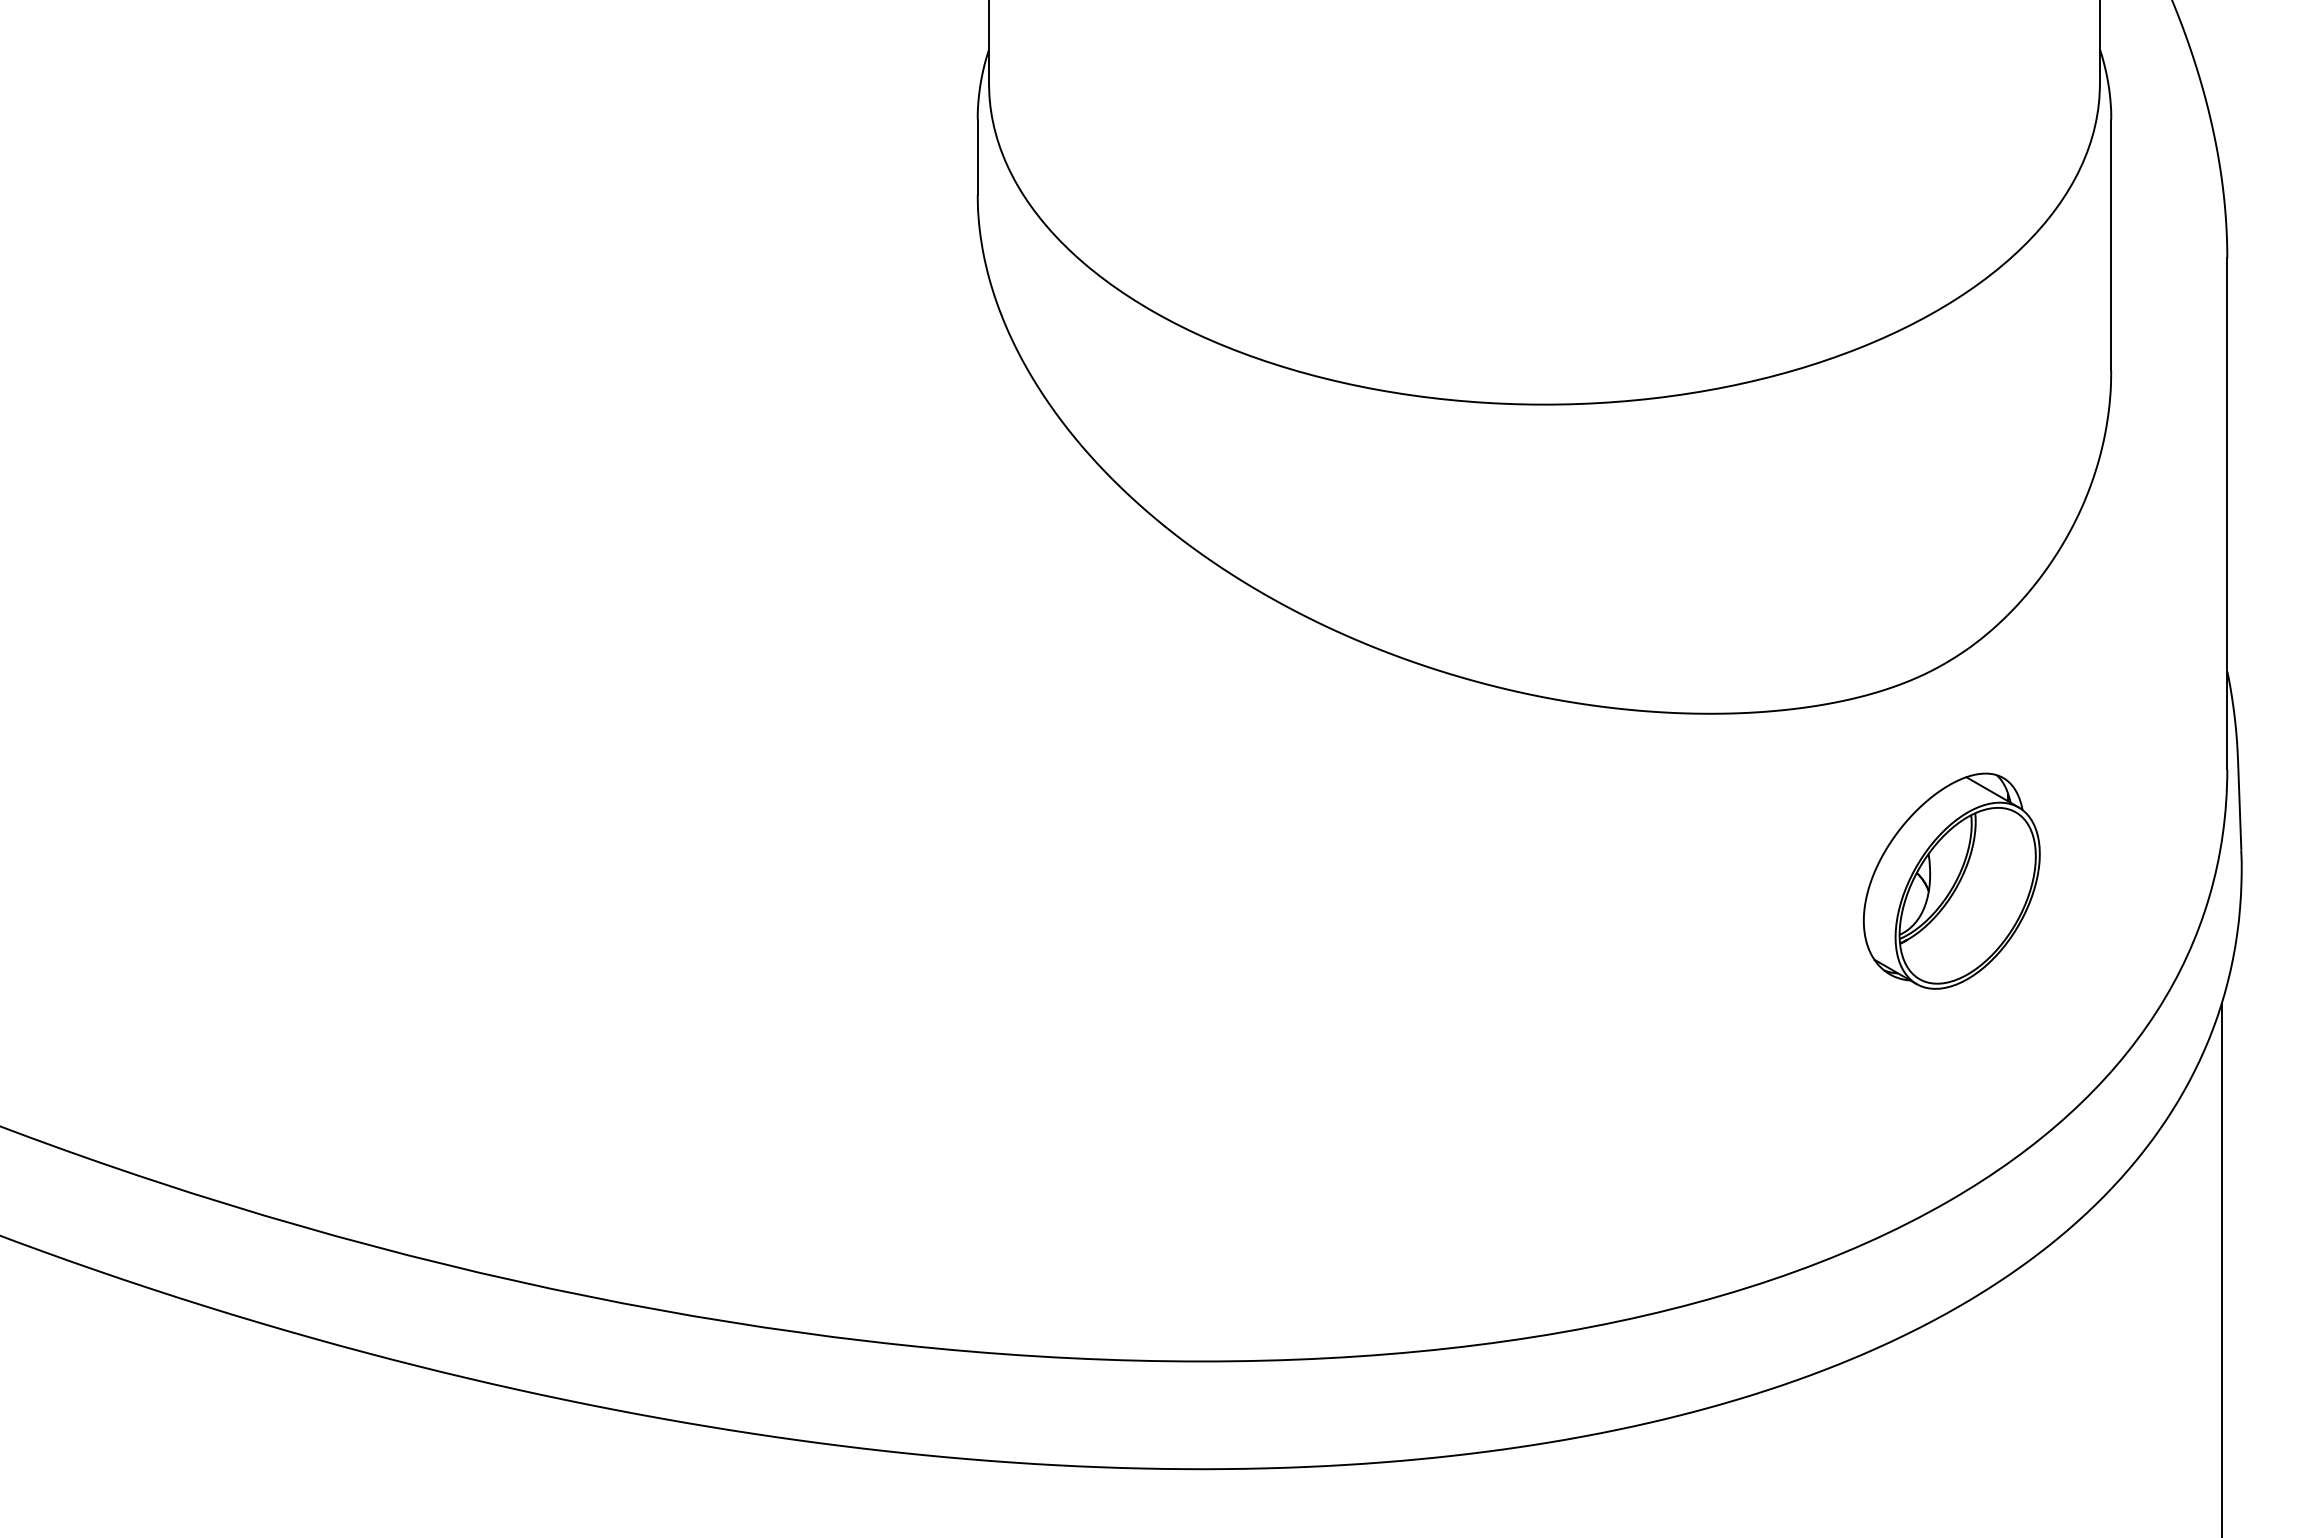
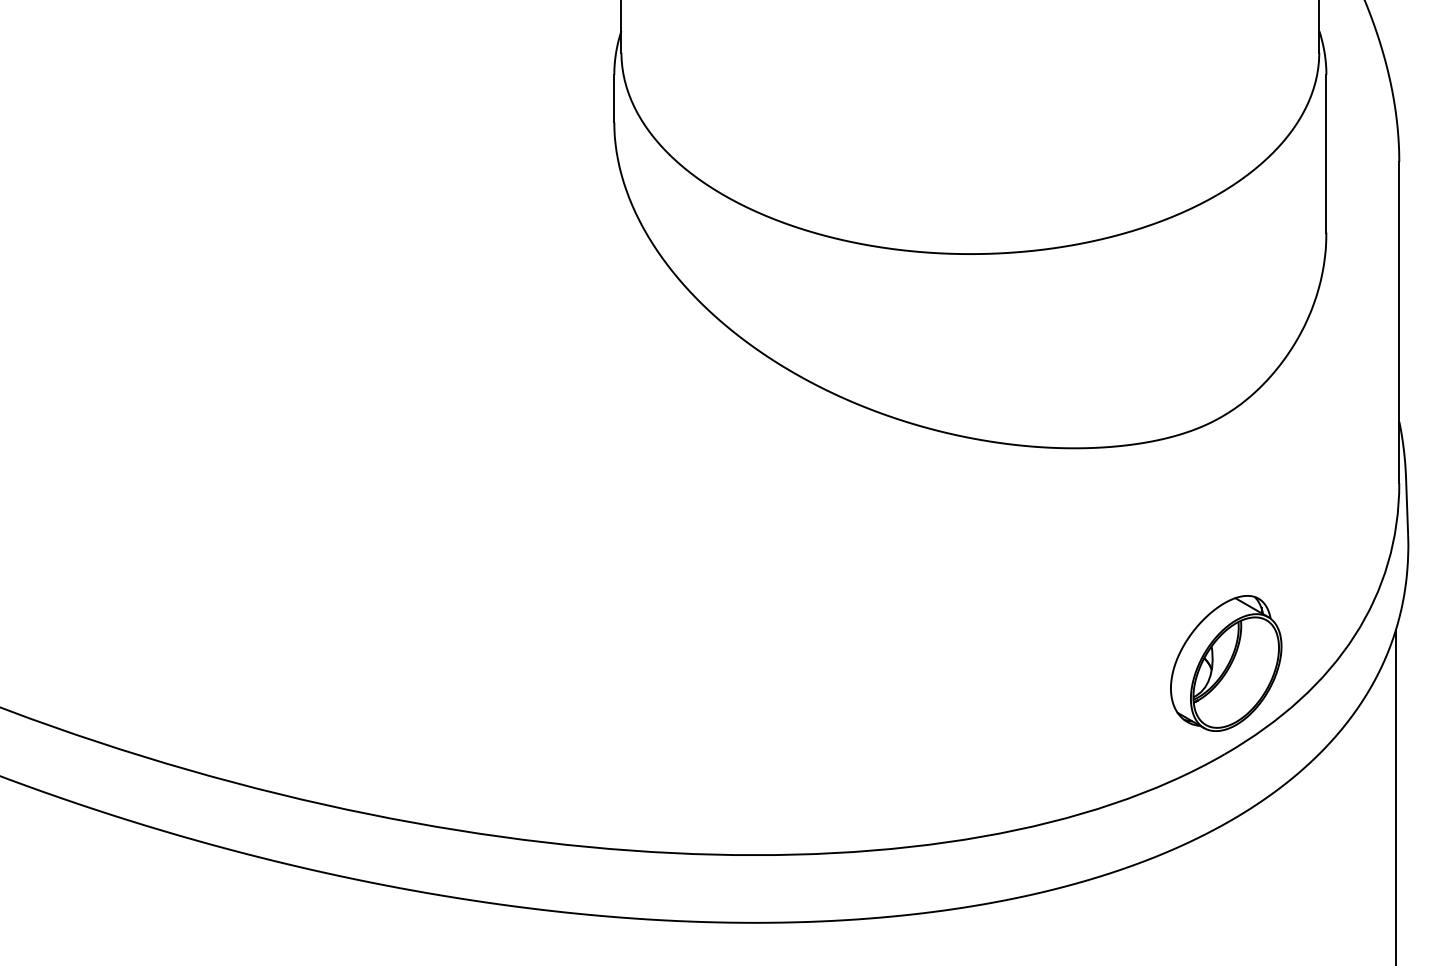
part: (1952, 881) -> (1226, 663), moved

